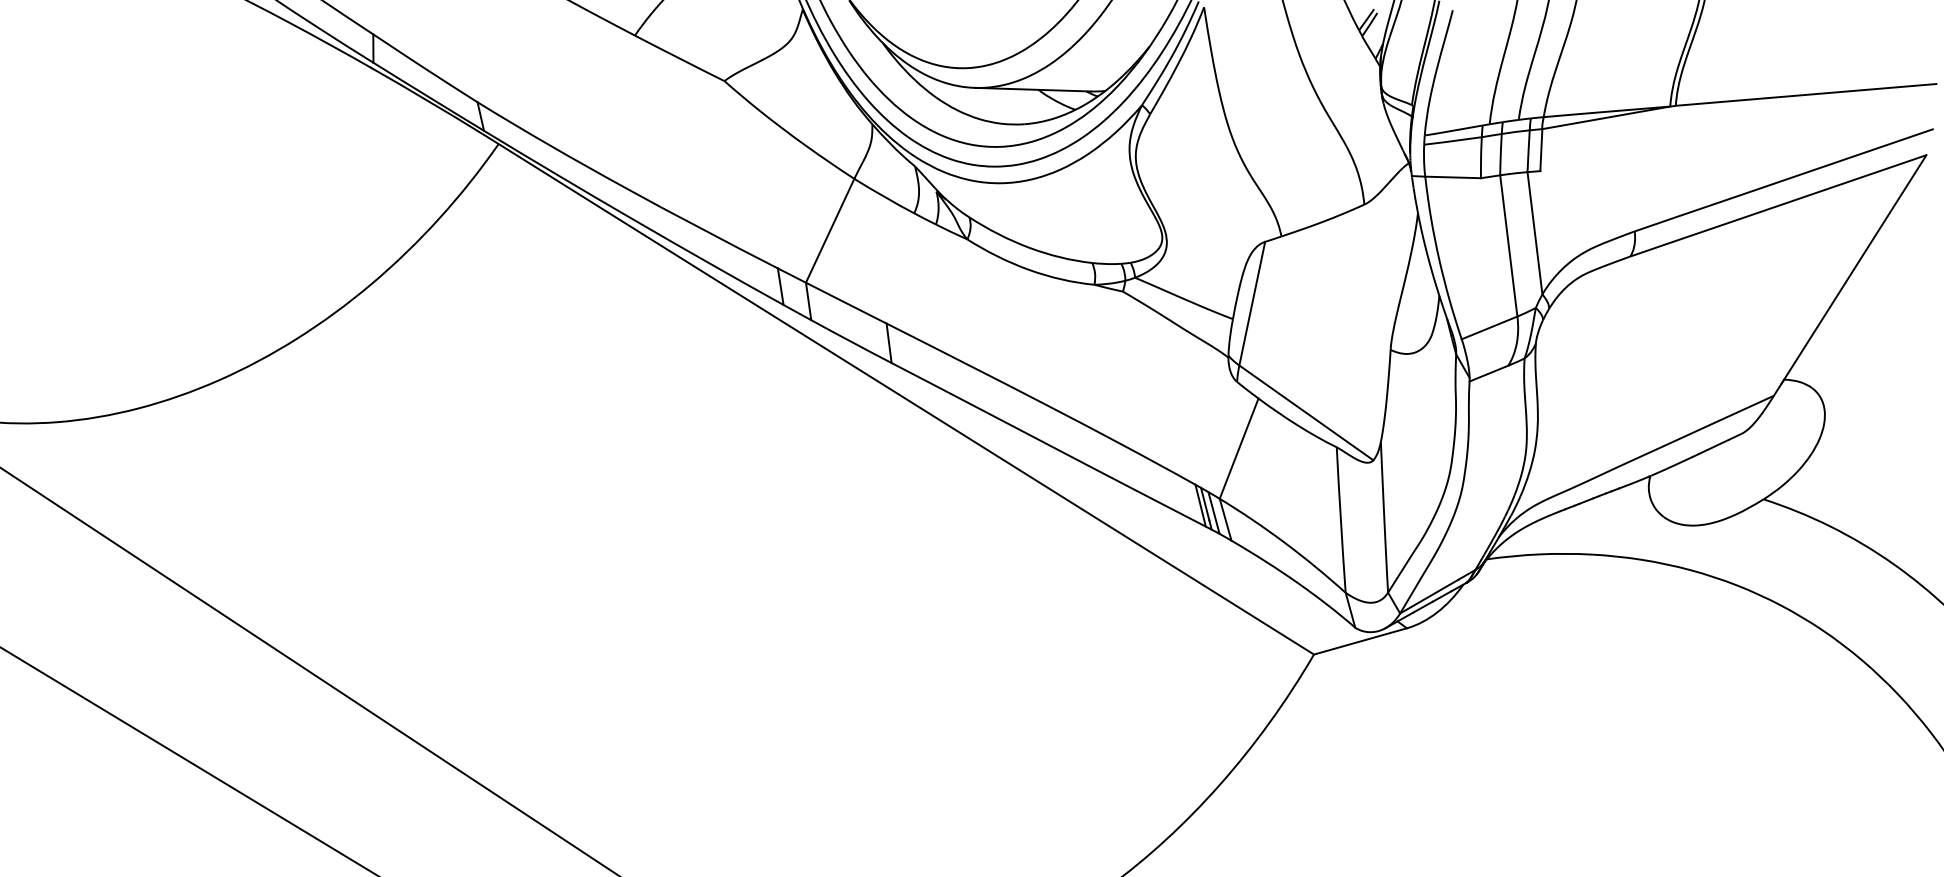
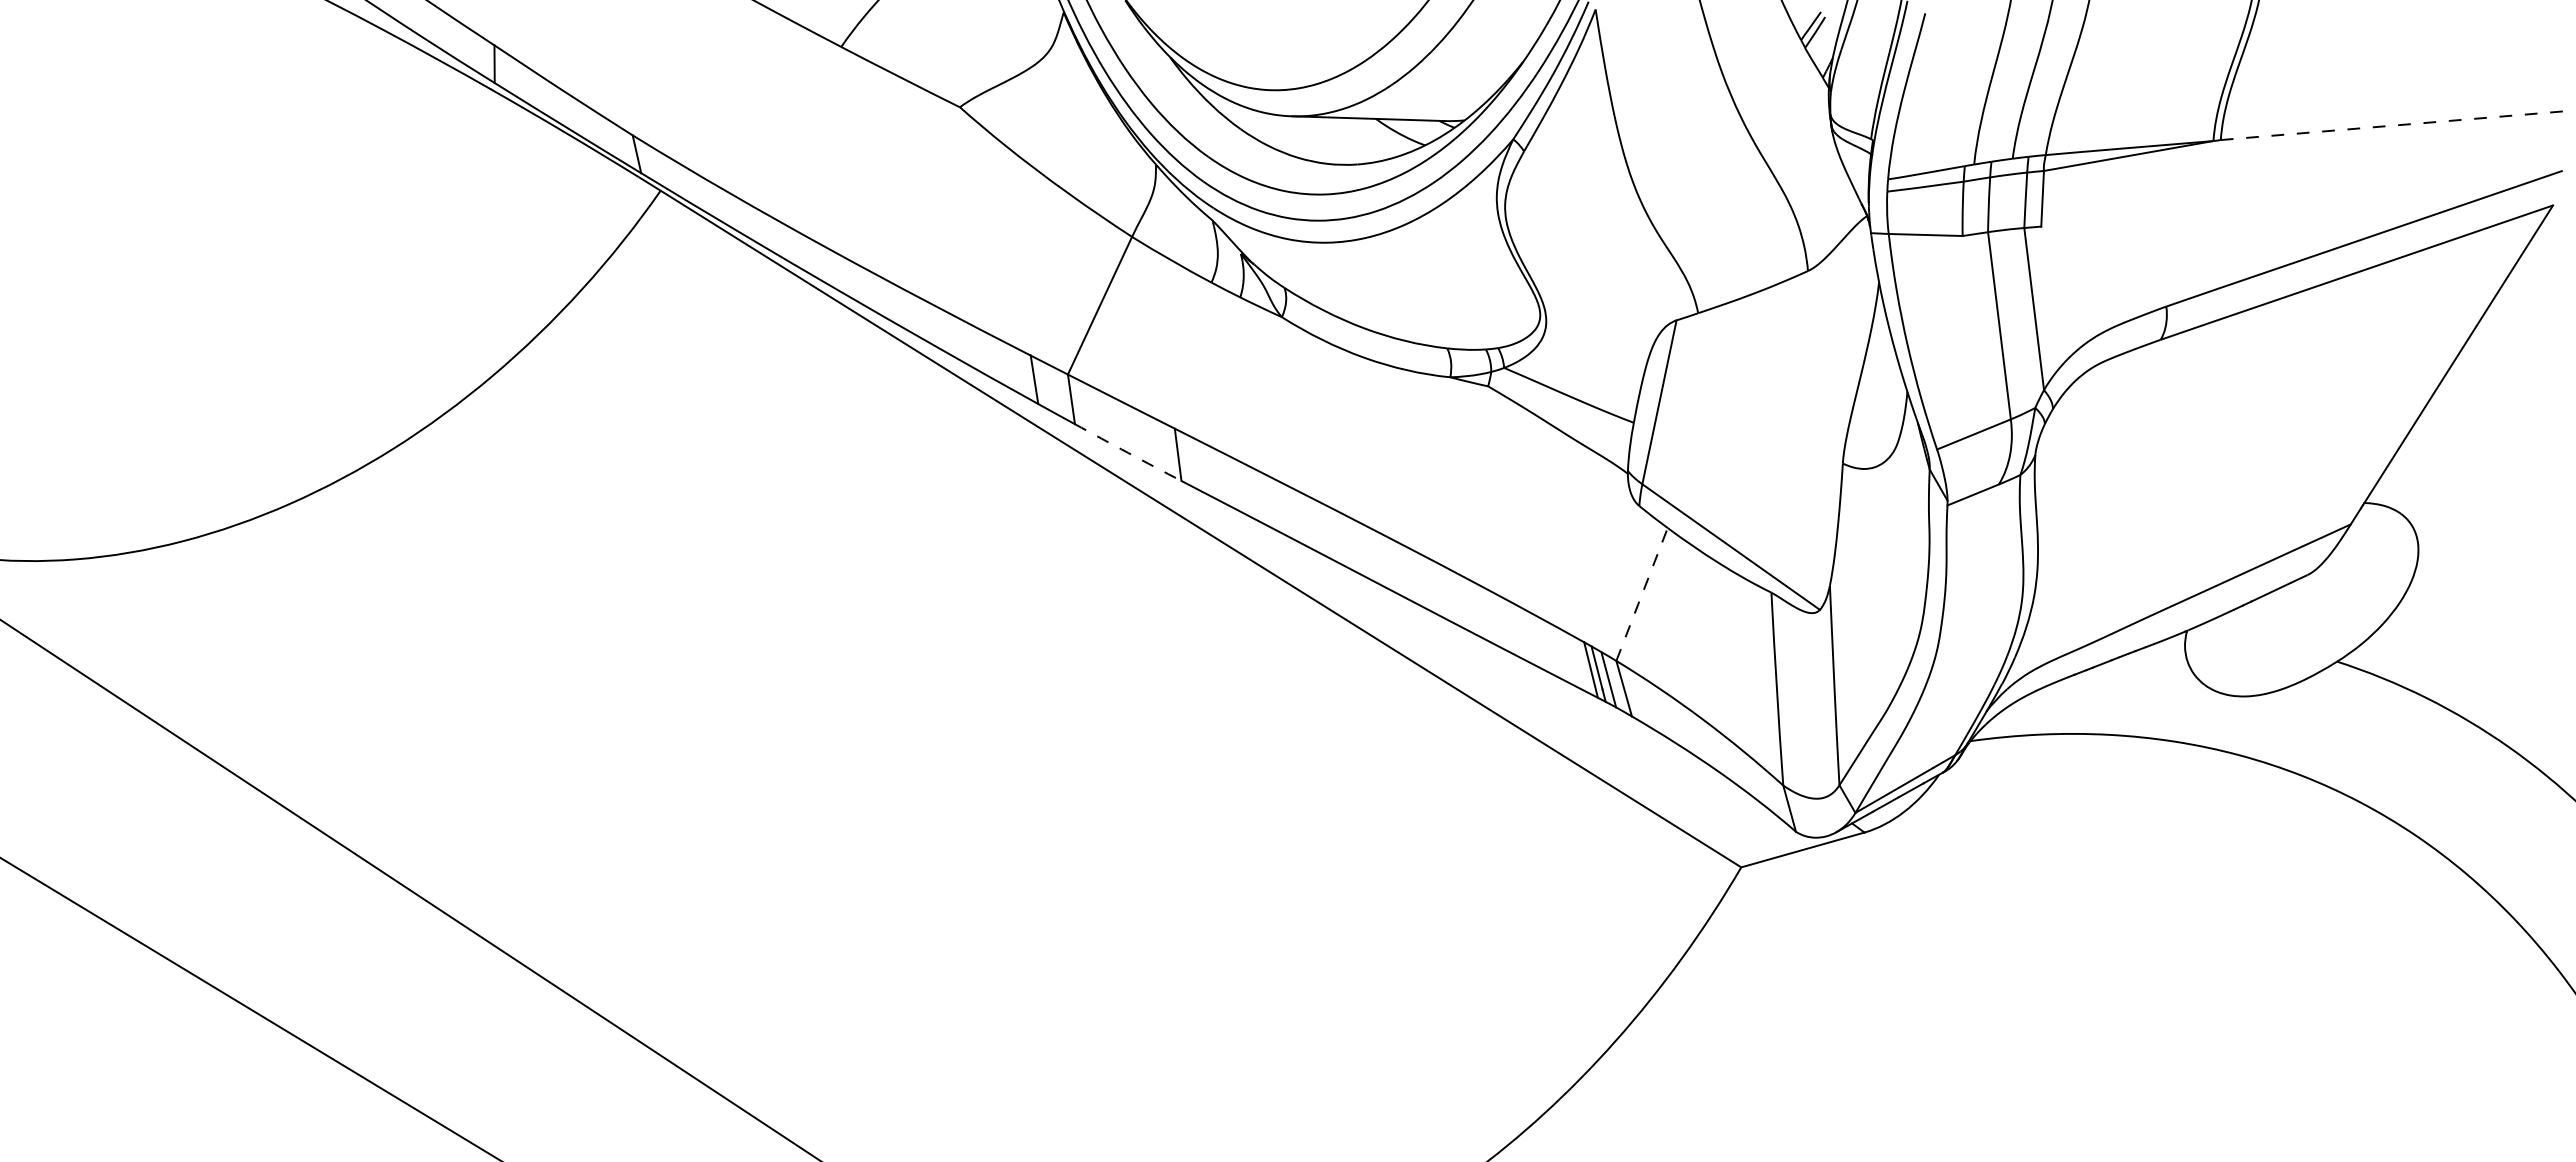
line: (1806, 94) -> (2393, 125), solid -> dashed
arc: (851, 341) -> (1128, 452), solid -> dashed
line: (1239, 448) -> (1642, 594), solid -> dashed

